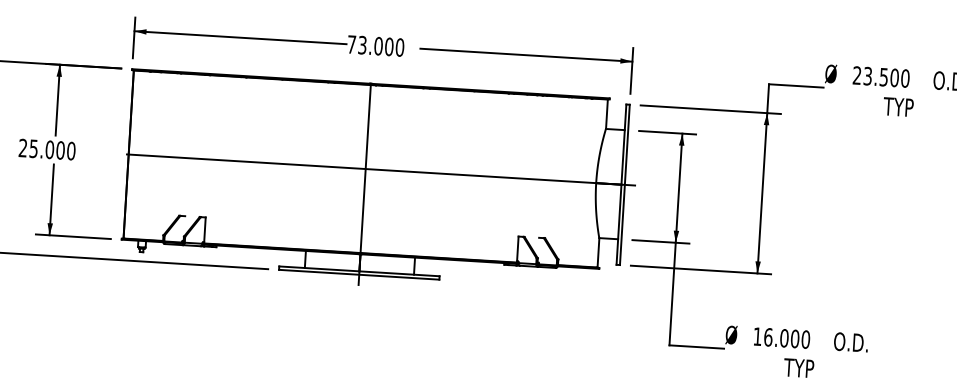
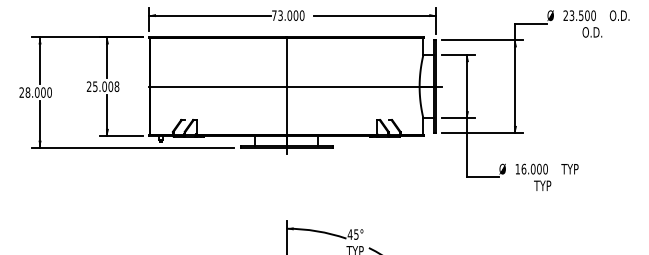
text: (901, 107) -> (592, 32), TYP -> O.D.
text: (70, 150) -> (116, 86), 25.000 -> 25.008
text: (850, 341) -> (571, 168), O.D. -> TYP

